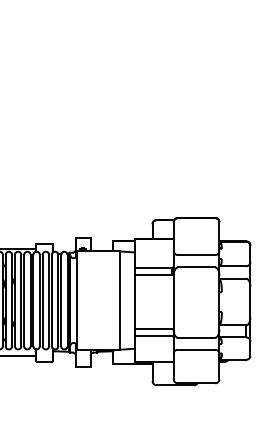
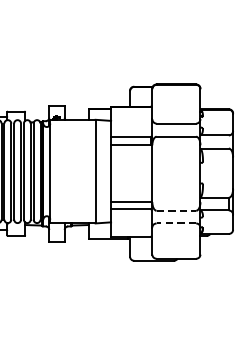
line: (196, 337) -> (176, 210), solid -> dashed
line: (196, 349) -> (176, 223), solid -> dashed

